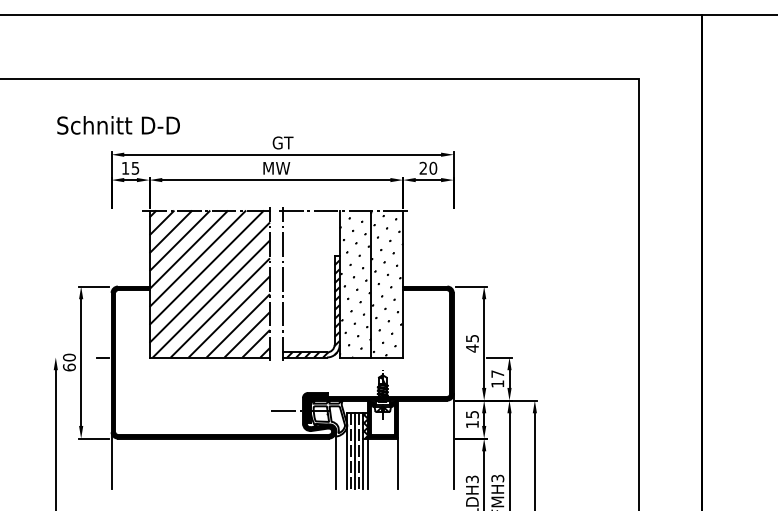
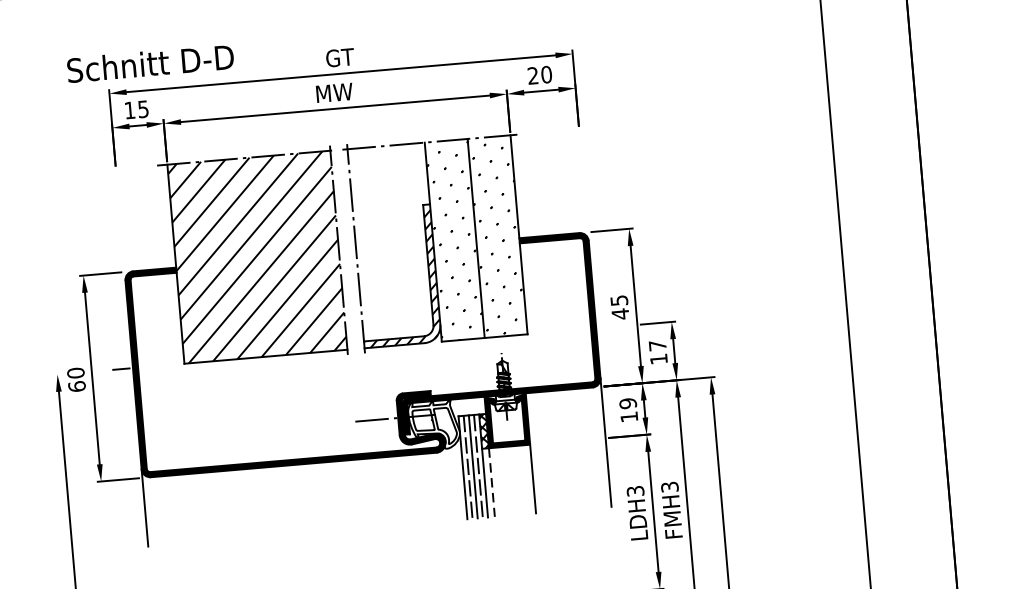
text: (118, 125) -> (150, 63), moved
text: (472, 414) -> (628, 403), 15 -> 19
line: (335, 460) -> (448, 481), removed
line: (367, 464) -> (491, 483), solid -> dashed

